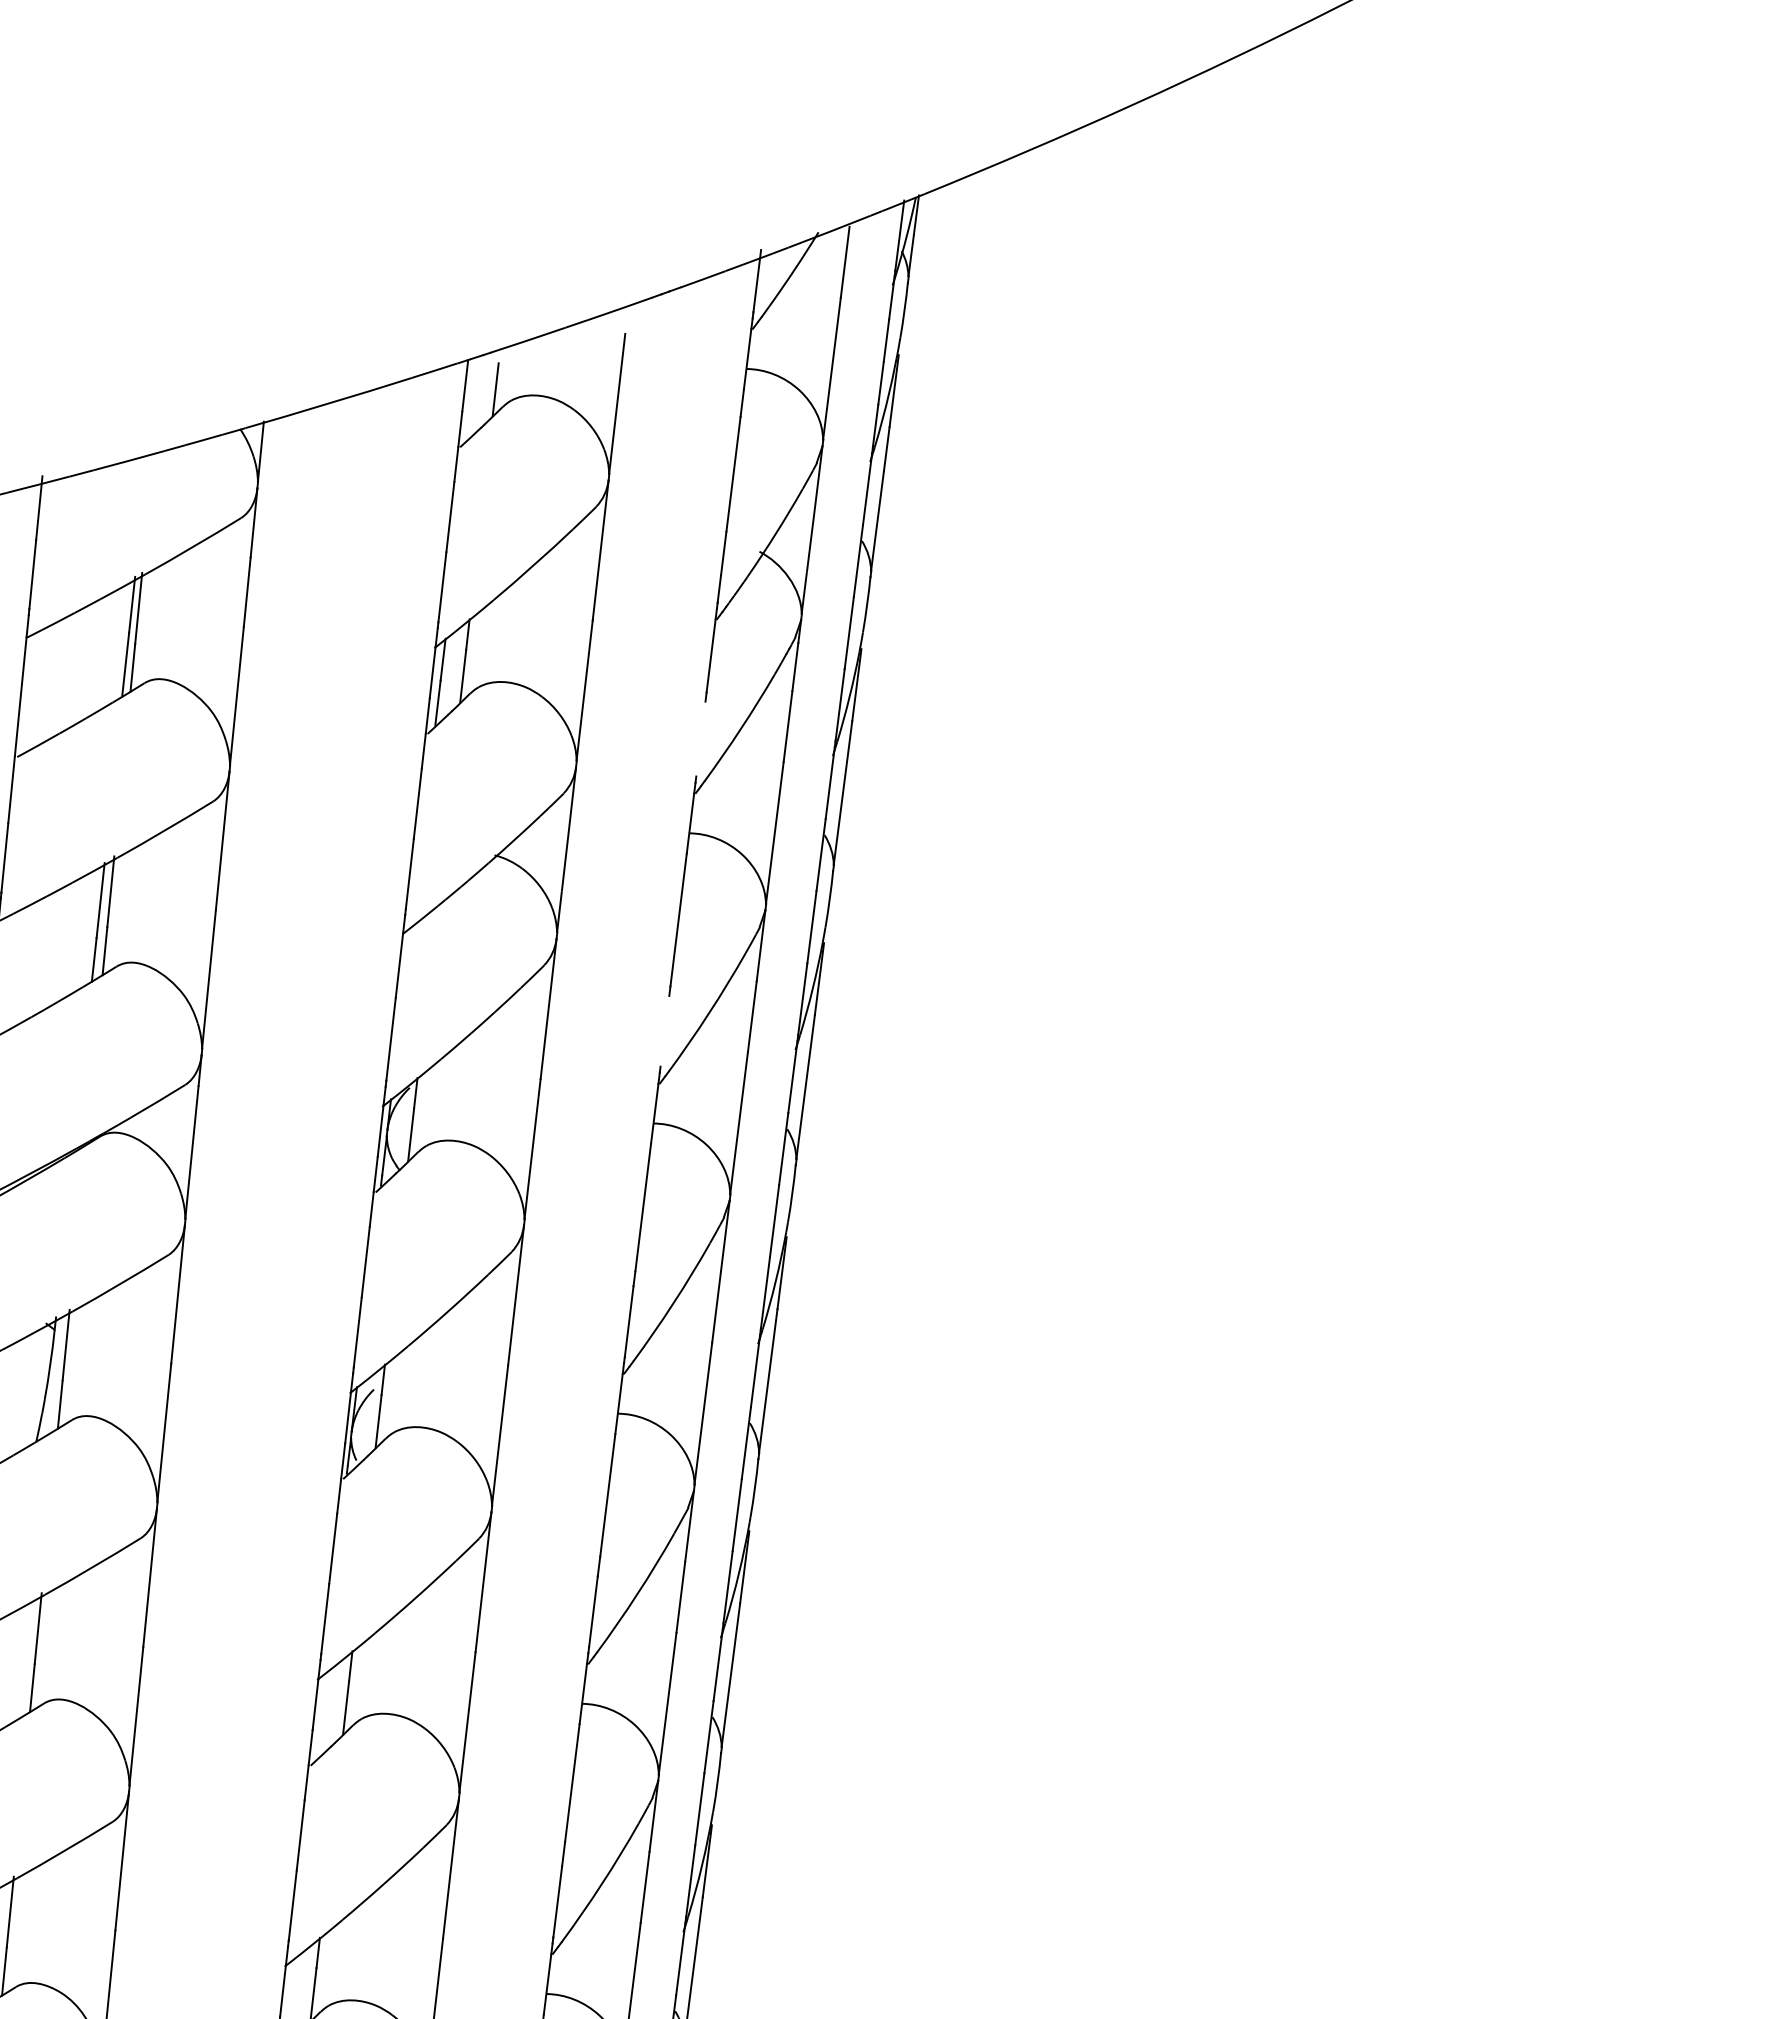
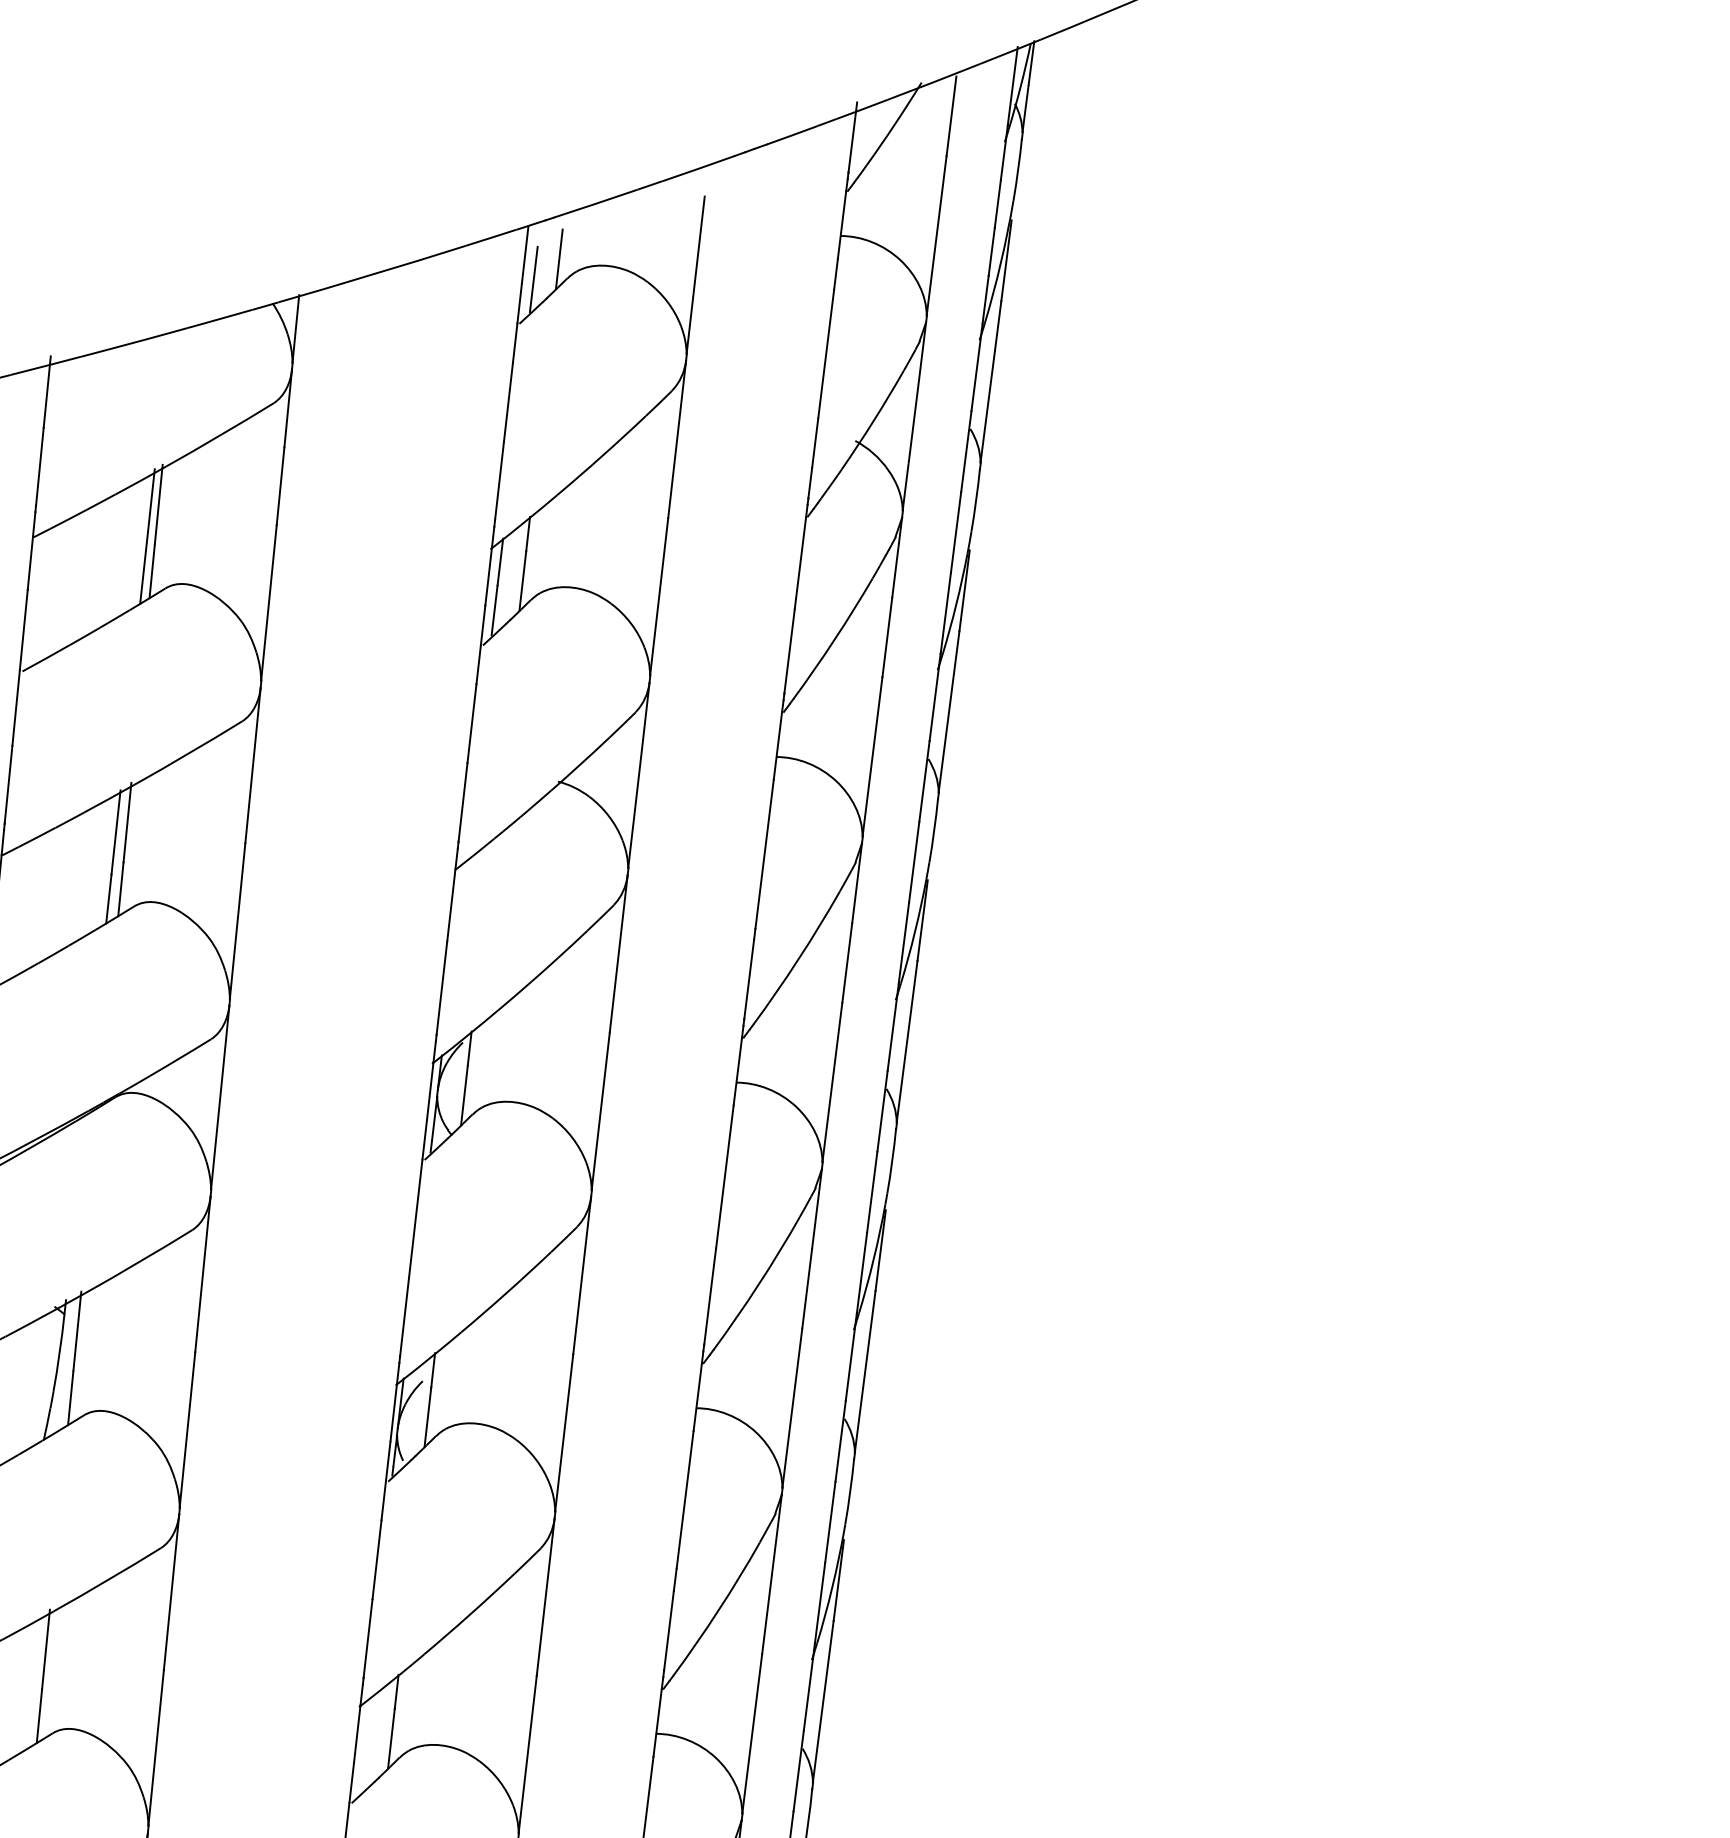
line: (472, 407) -> (533, 279), added
line: (700, 739) -> (789, 651), added
line: (664, 1031) -> (748, 979), added

